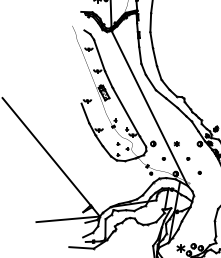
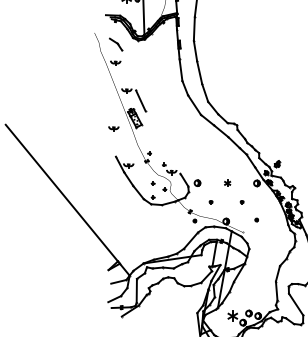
line: (99, 55) -> (129, 70), removed
line: (149, 108) -> (192, 137), removed
line: (125, 111) -> (162, 142), removed
line: (84, 112) -> (110, 143), removed
line: (67, 218) -> (88, 278), removed
line: (80, 247) -> (105, 315), removed

